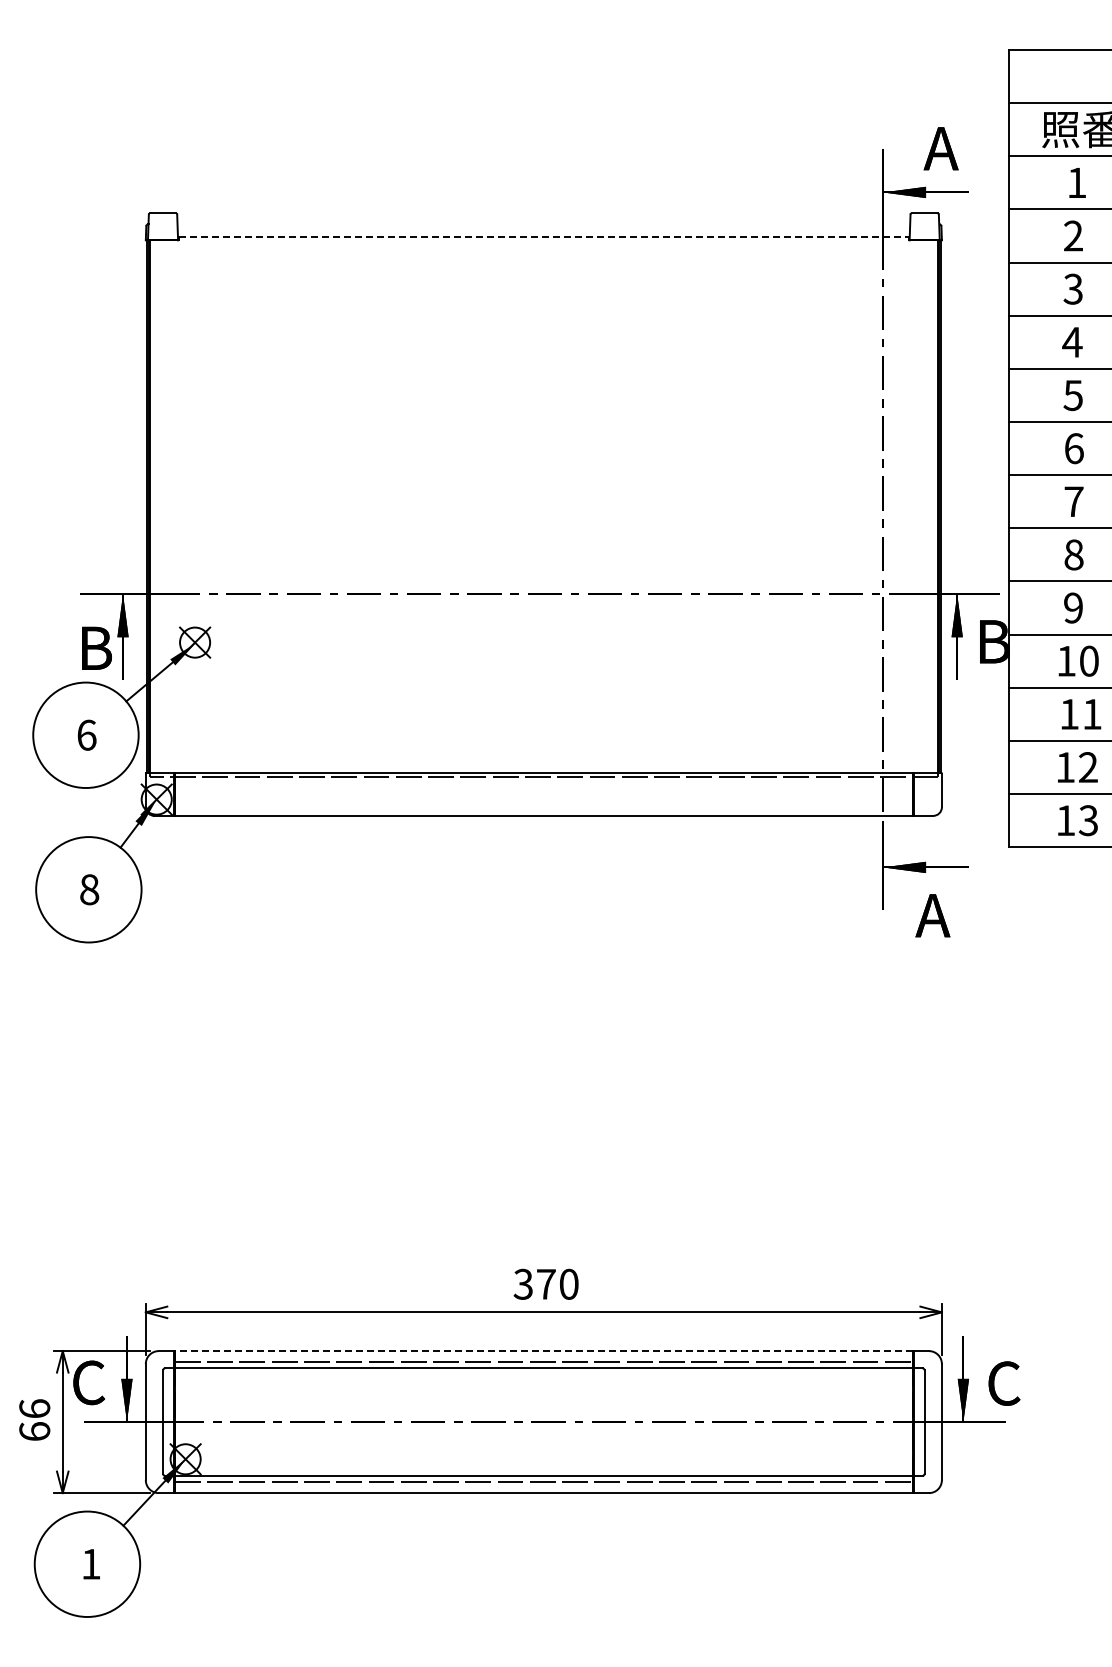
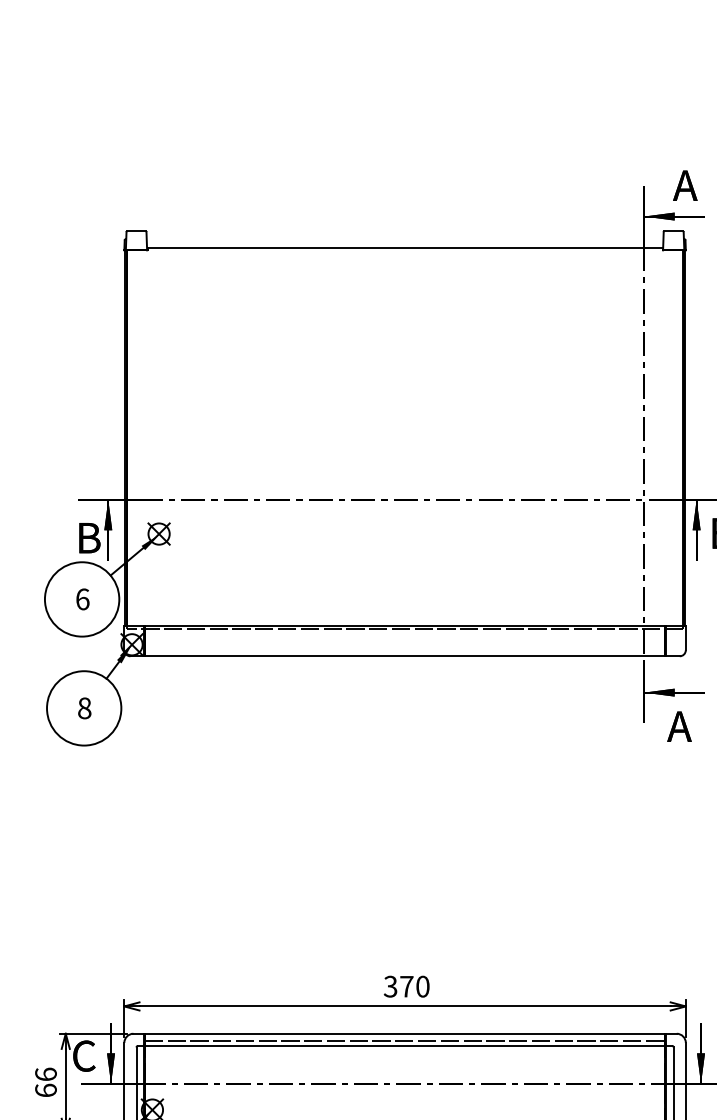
line: (544, 237) -> (405, 248), dashed -> solid
line: (543, 1351) -> (404, 1034), dashed -> solid

